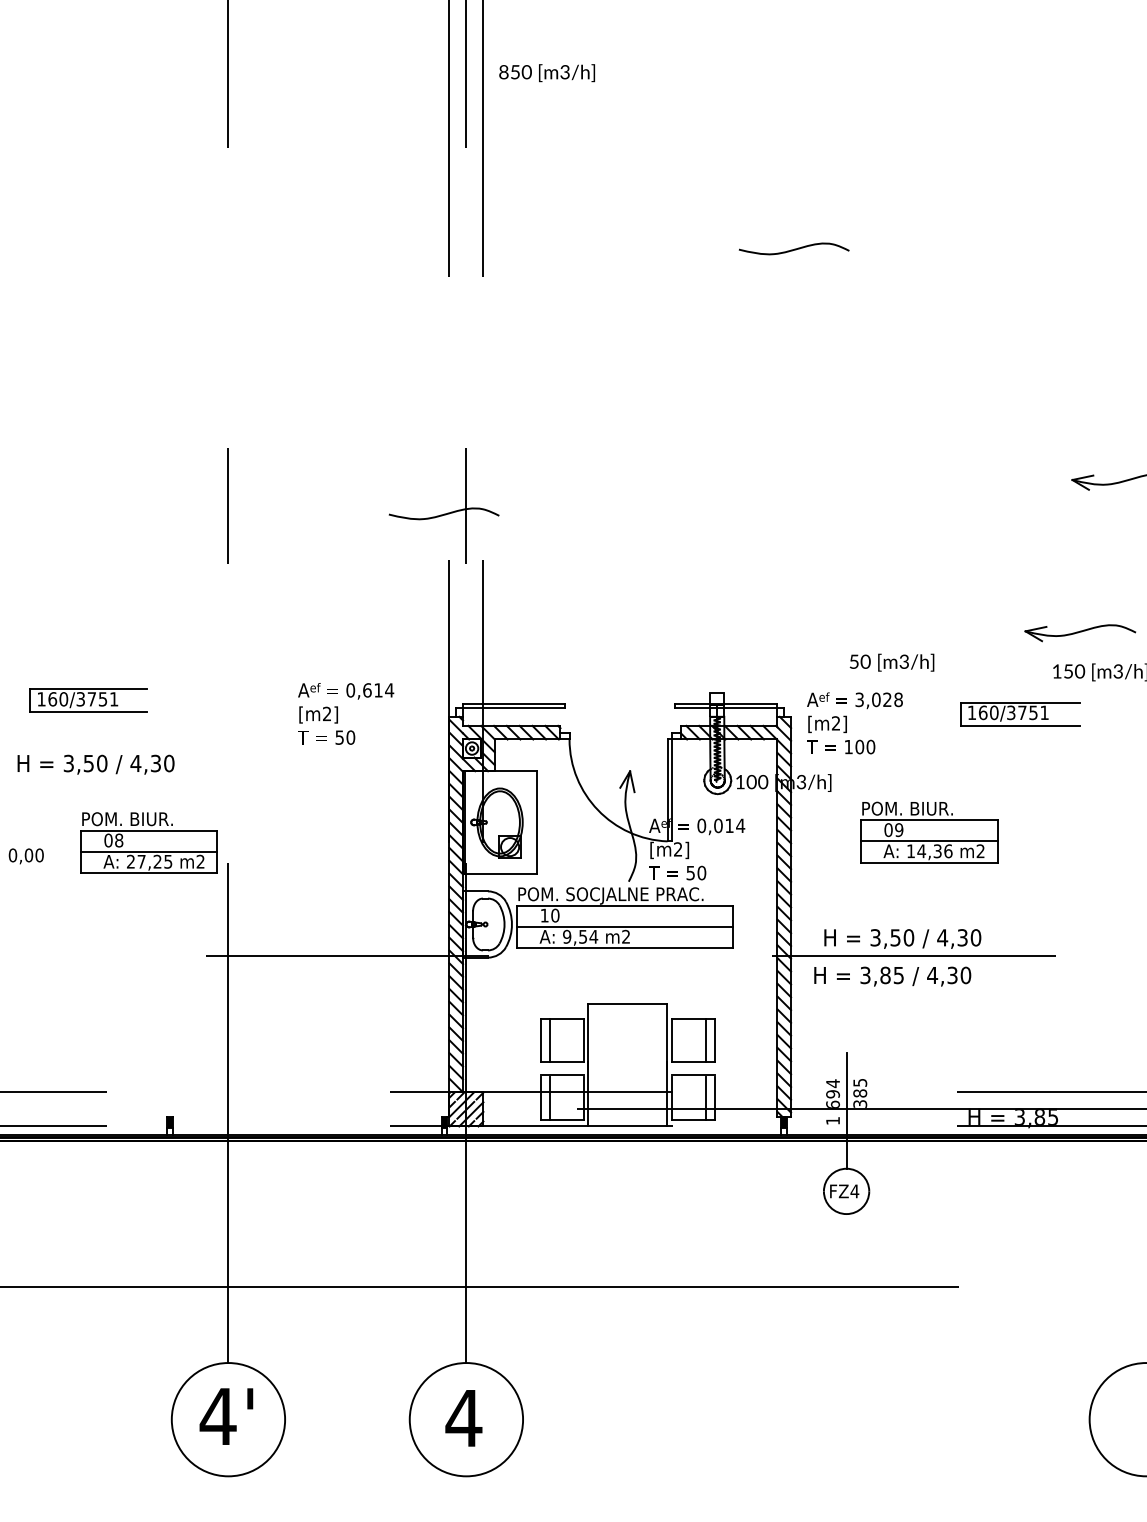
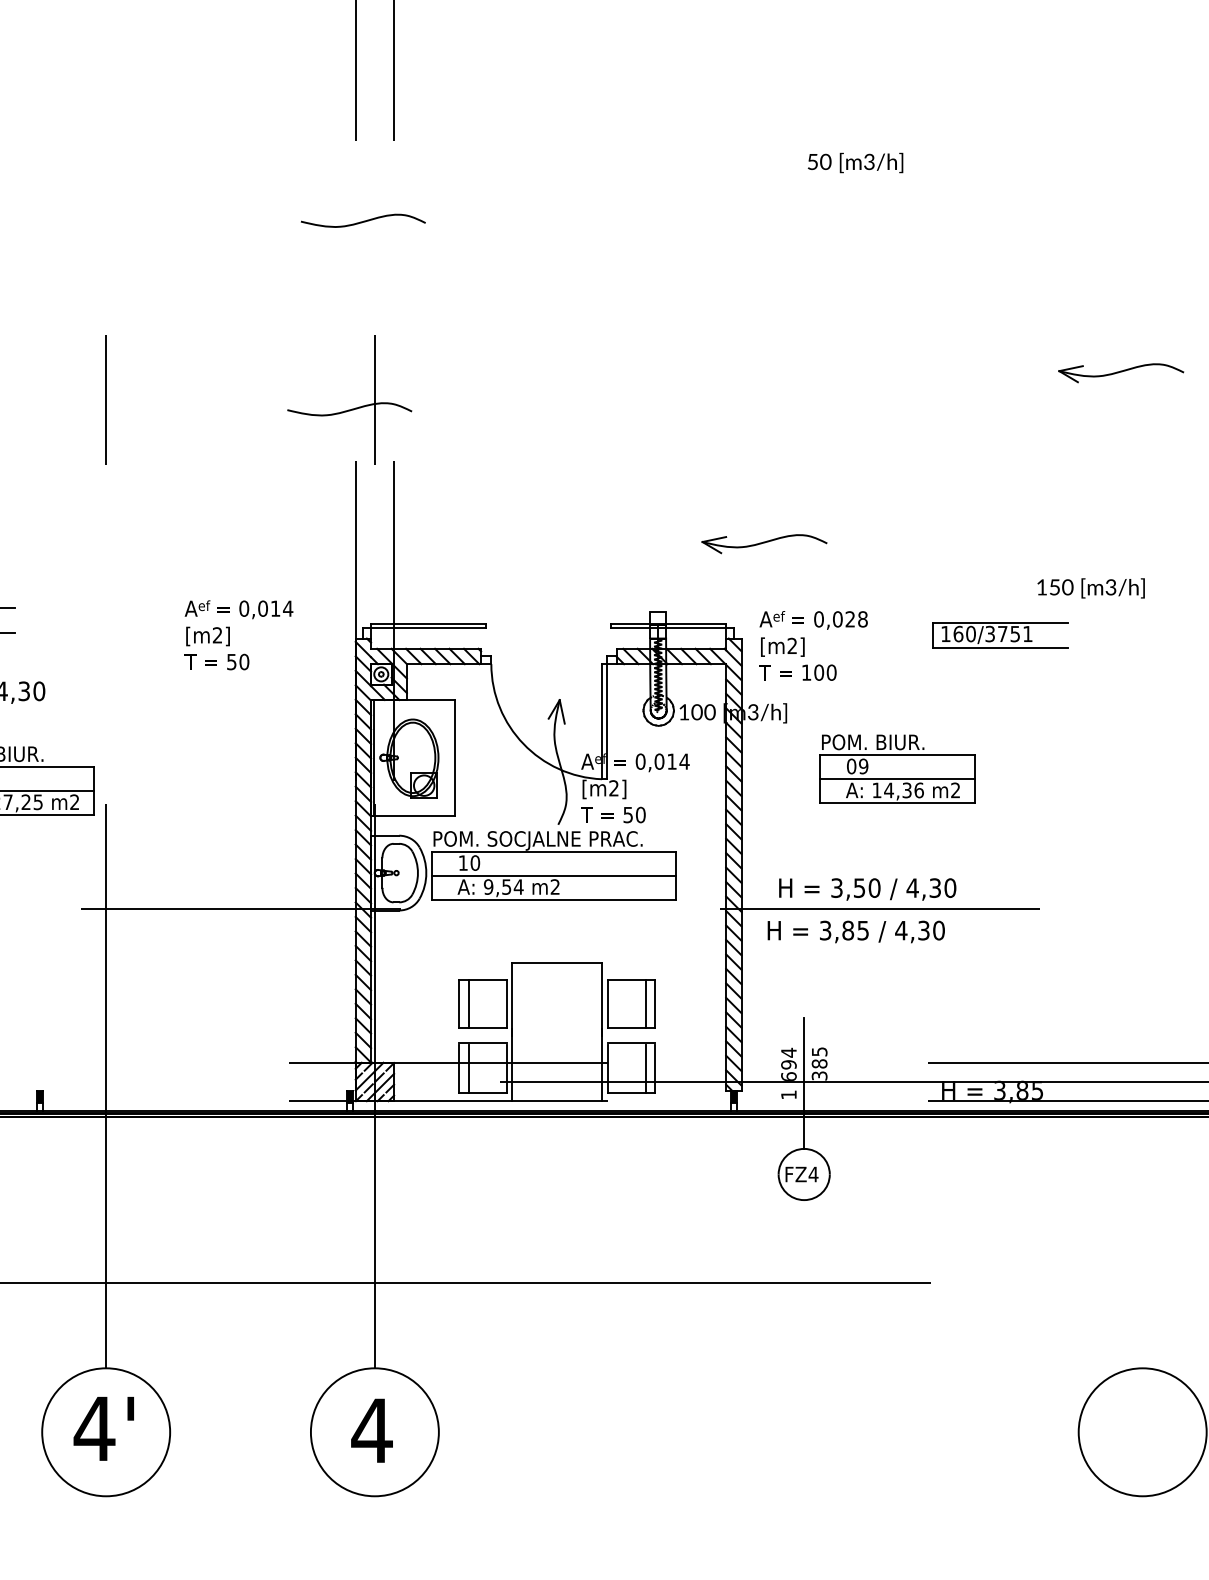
curve: (794, 248) -> (363, 220), moved
part: (1080, 633) -> (764, 544), moved
text: (891, 662) -> (854, 162), moved
text: (367, 690) -> (263, 608), 0,614 -> 0,014
text: (859, 699) -> (818, 619), 3,028 -> 0,028

